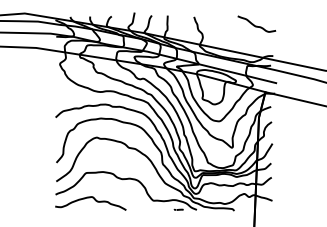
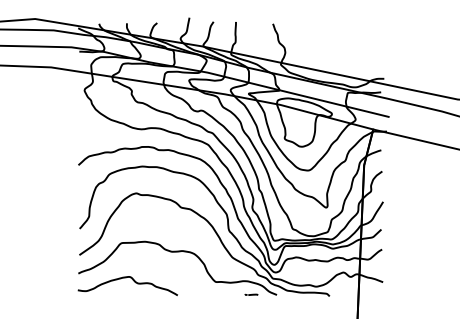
curve: (257, 25) -> (361, 36), removed

